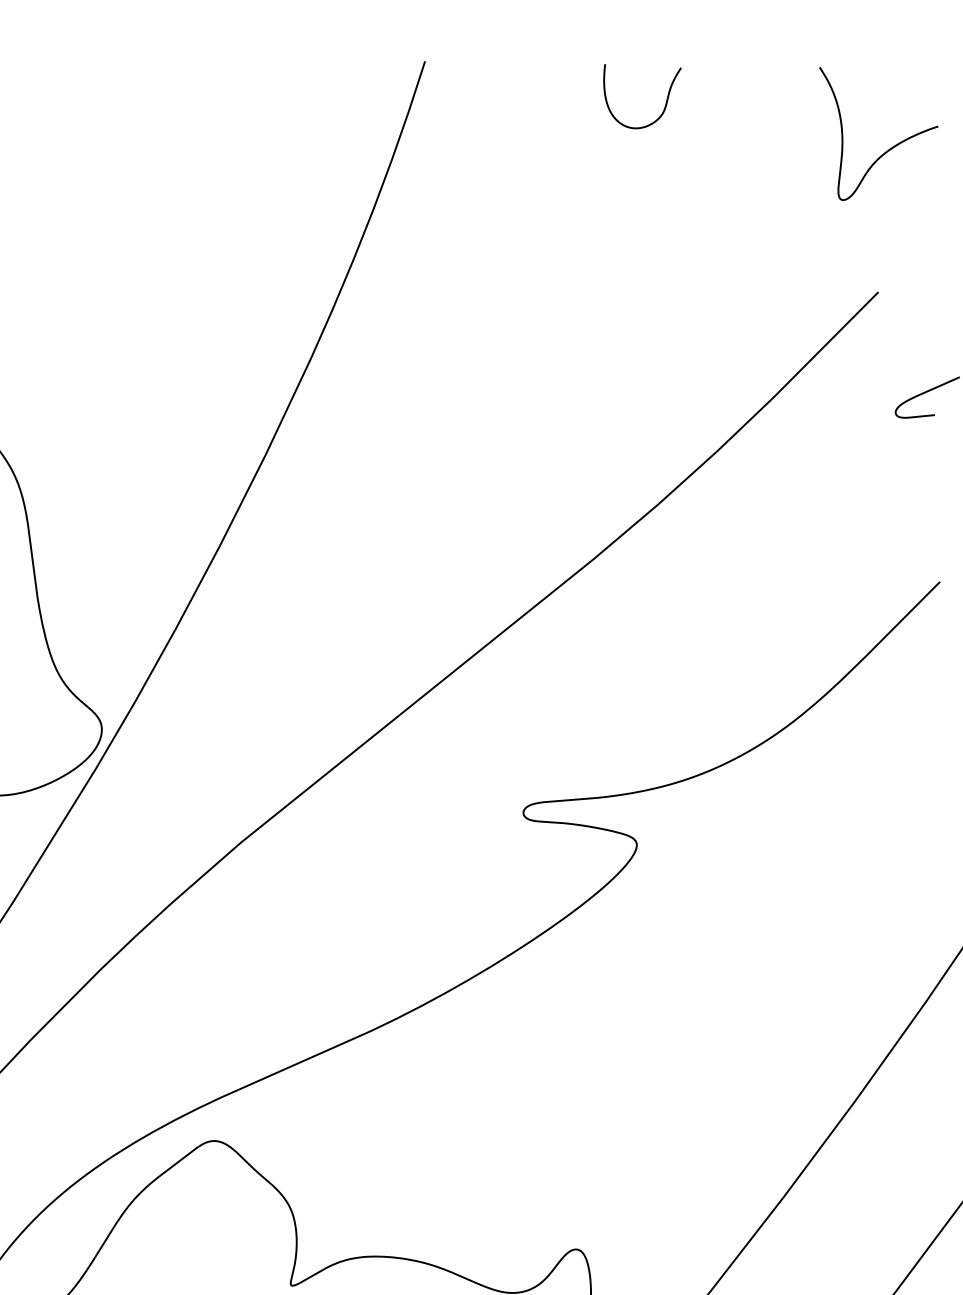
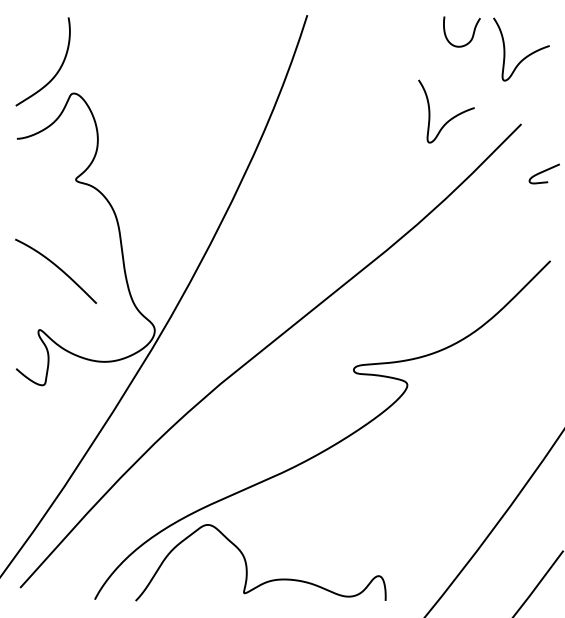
curve: (664, 100) -> (472, 33), moved
curve: (728, 280) -> (450, 118), added

